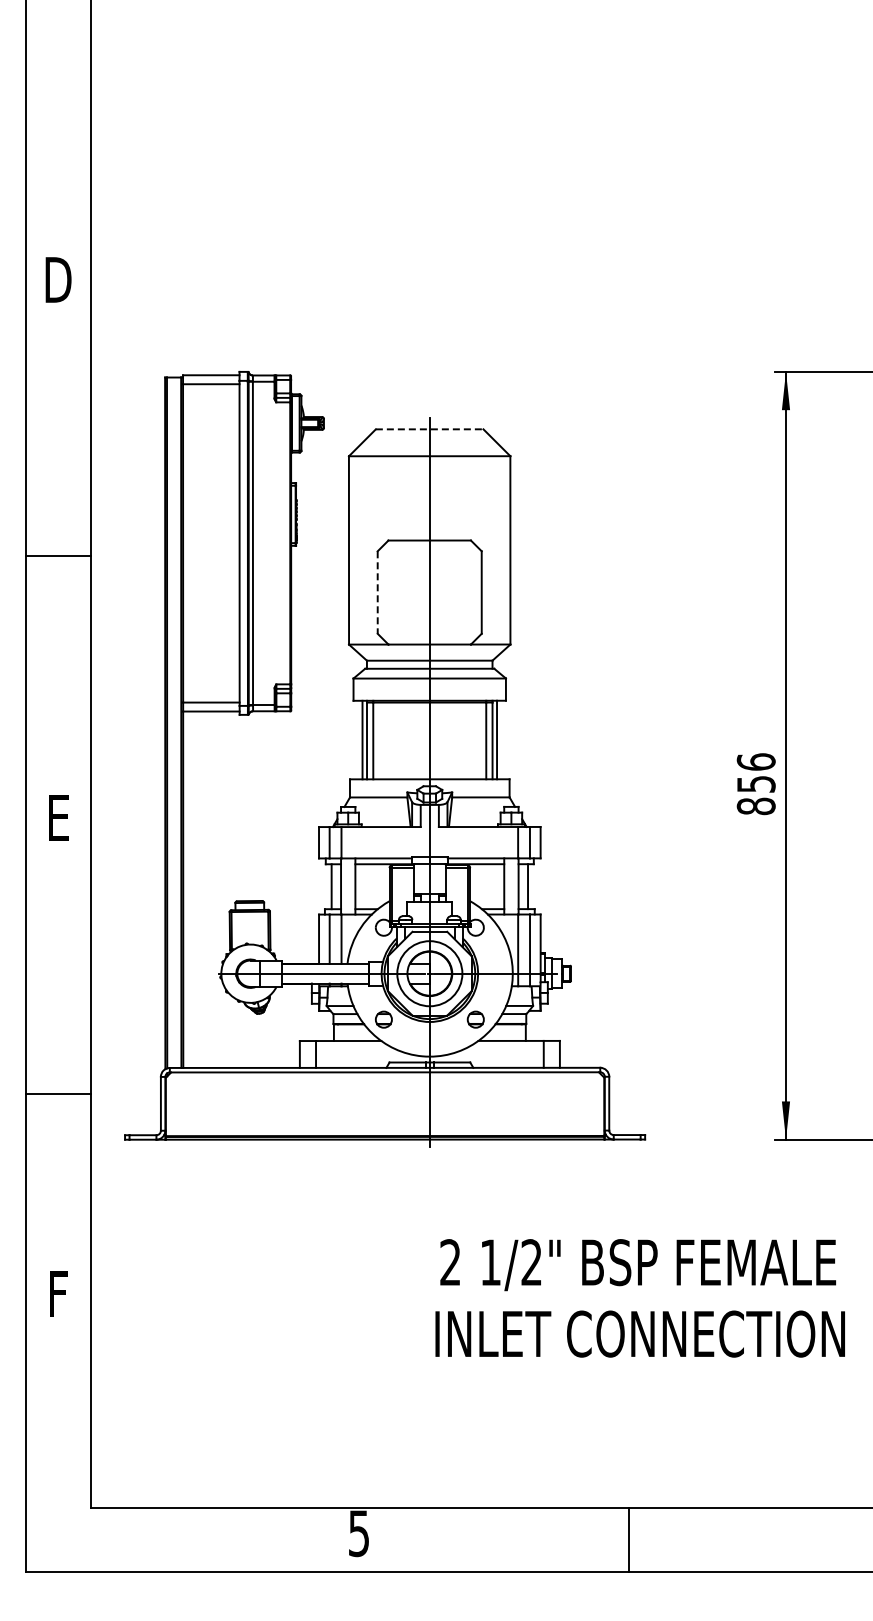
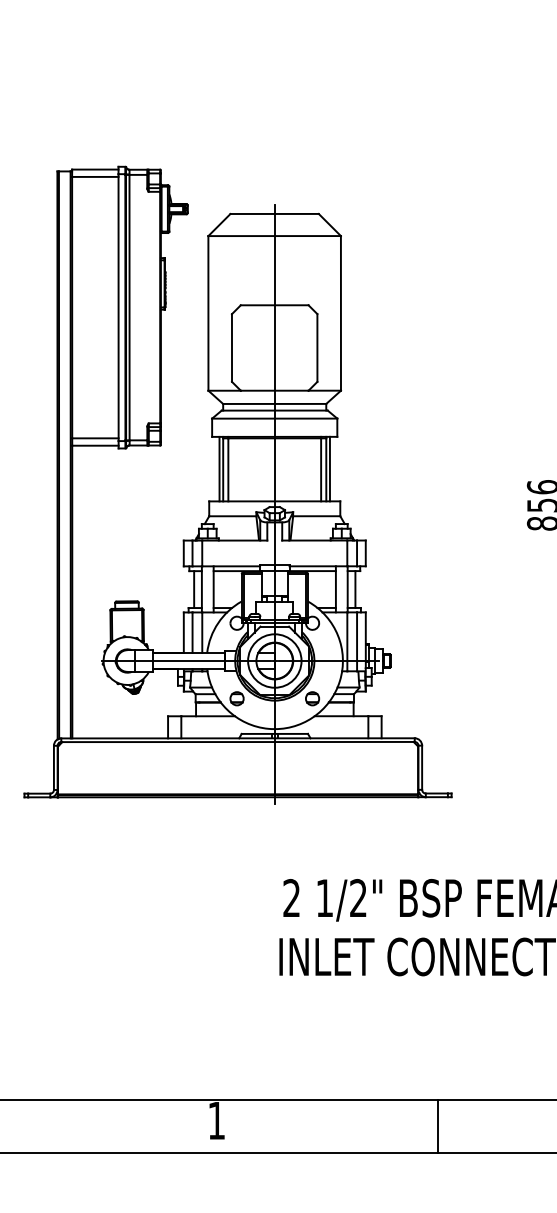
line: (429, 429) -> (274, 214), dashed -> solid
line: (377, 593) -> (231, 348), dashed -> solid
text: (358, 1533) -> (216, 1120), 5 -> 1

